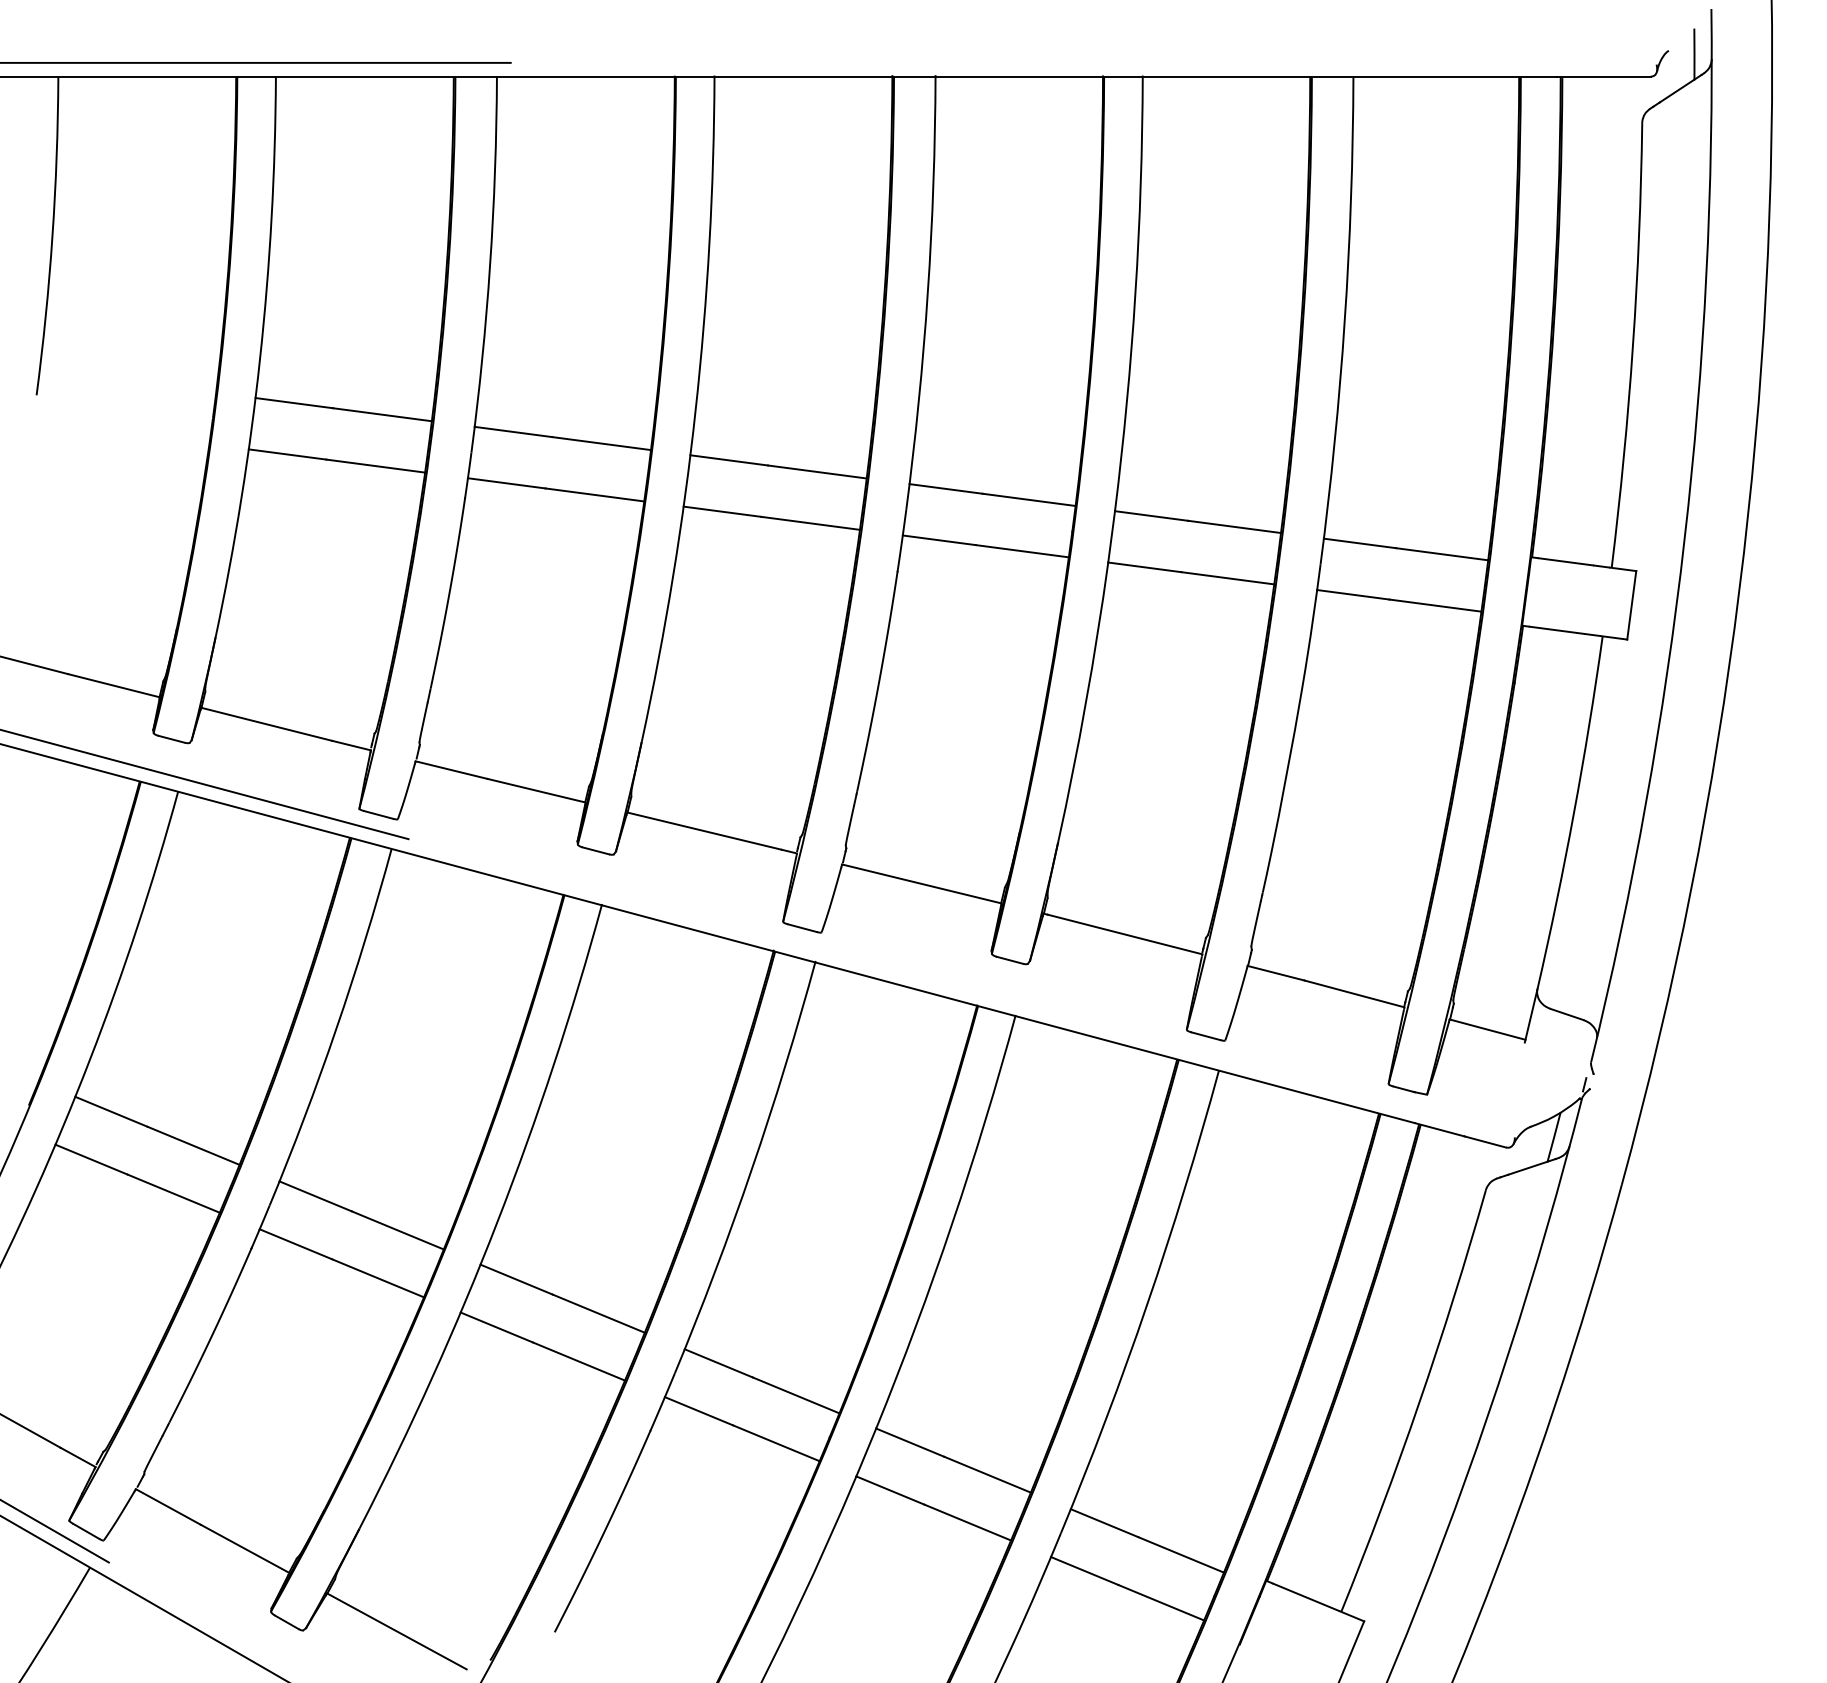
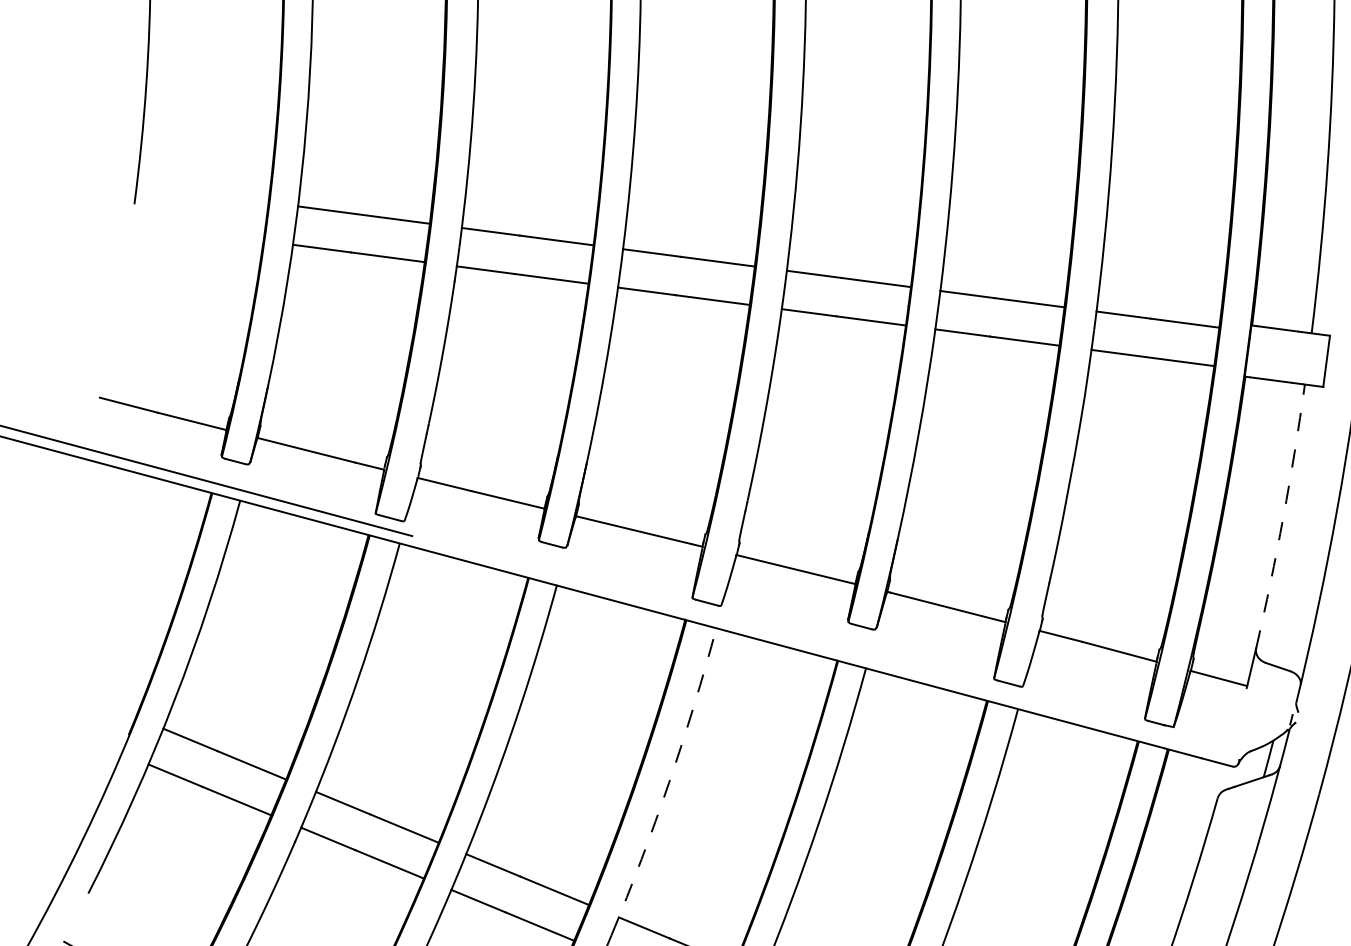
arc: (1573, 813) -> (1283, 516), solid -> dashed
arc: (751, 1169) -> (668, 783), solid -> dashed

